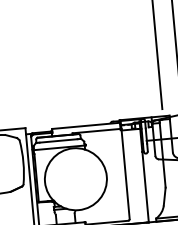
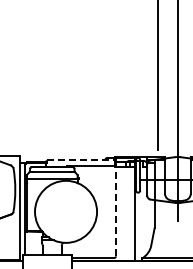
line: (85, 125) -> (80, 159), solid -> dashed
line: (125, 173) -> (115, 210), solid -> dashed

